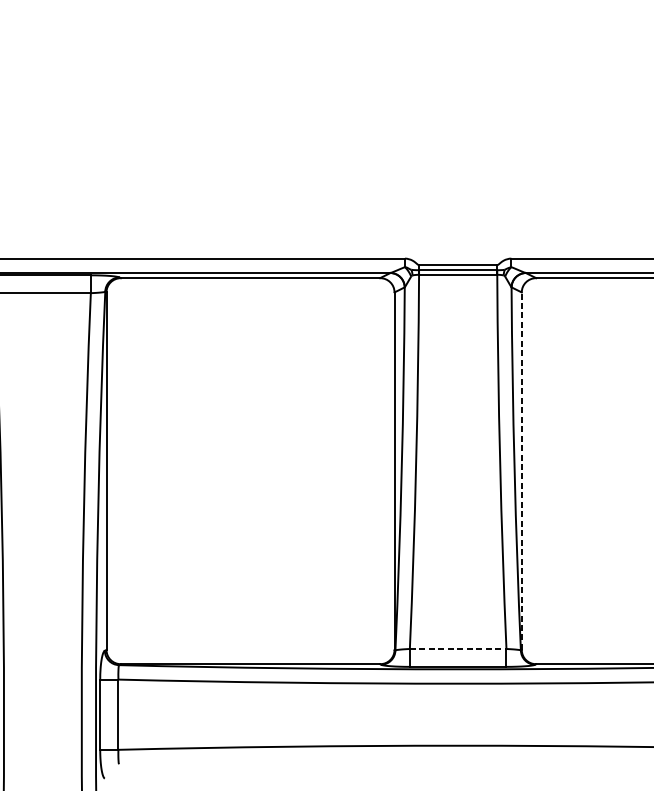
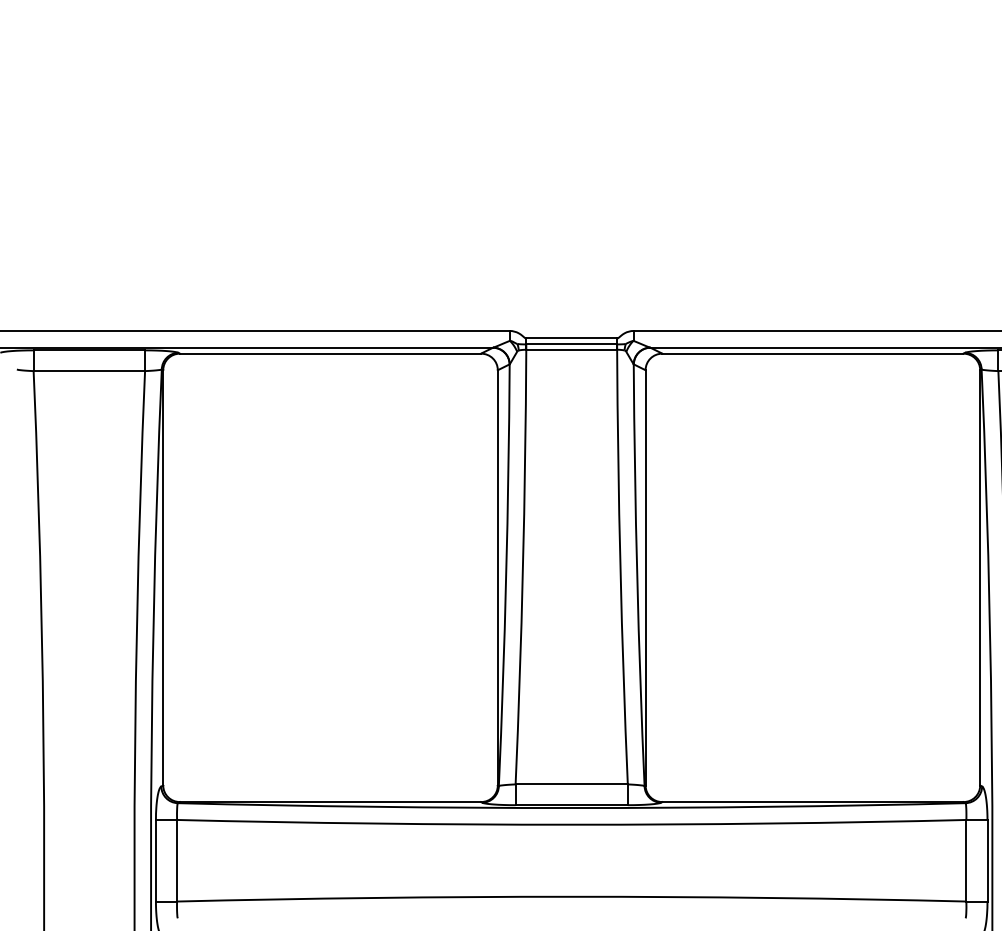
line: (521, 470) -> (645, 577), dashed -> solid
line: (458, 649) -> (572, 784), dashed -> solid

